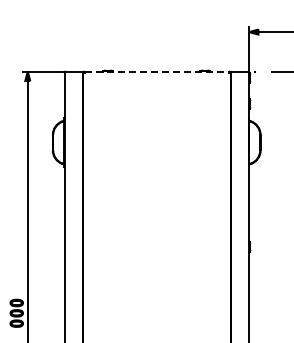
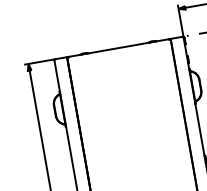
line: (157, 71) -> (119, 47), dashed -> solid

